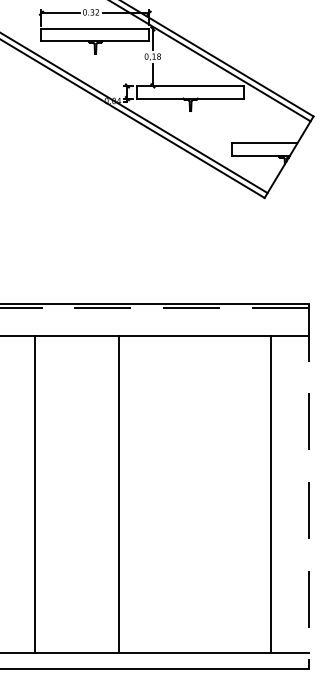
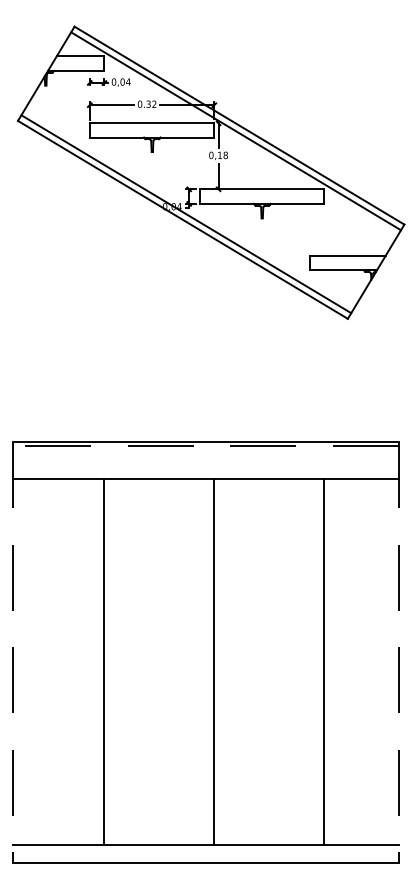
line: (35, 494) -> (104, 661), moved
line: (119, 494) -> (214, 661), moved
line: (271, 494) -> (324, 661), moved

